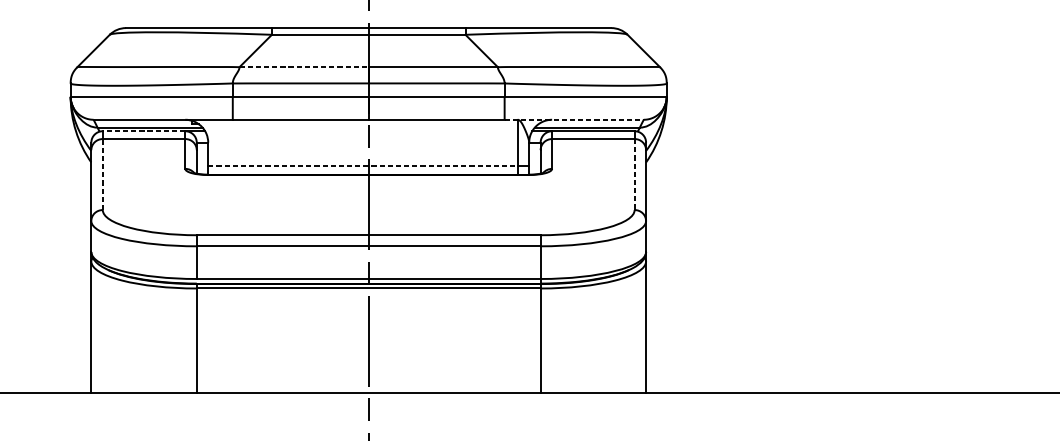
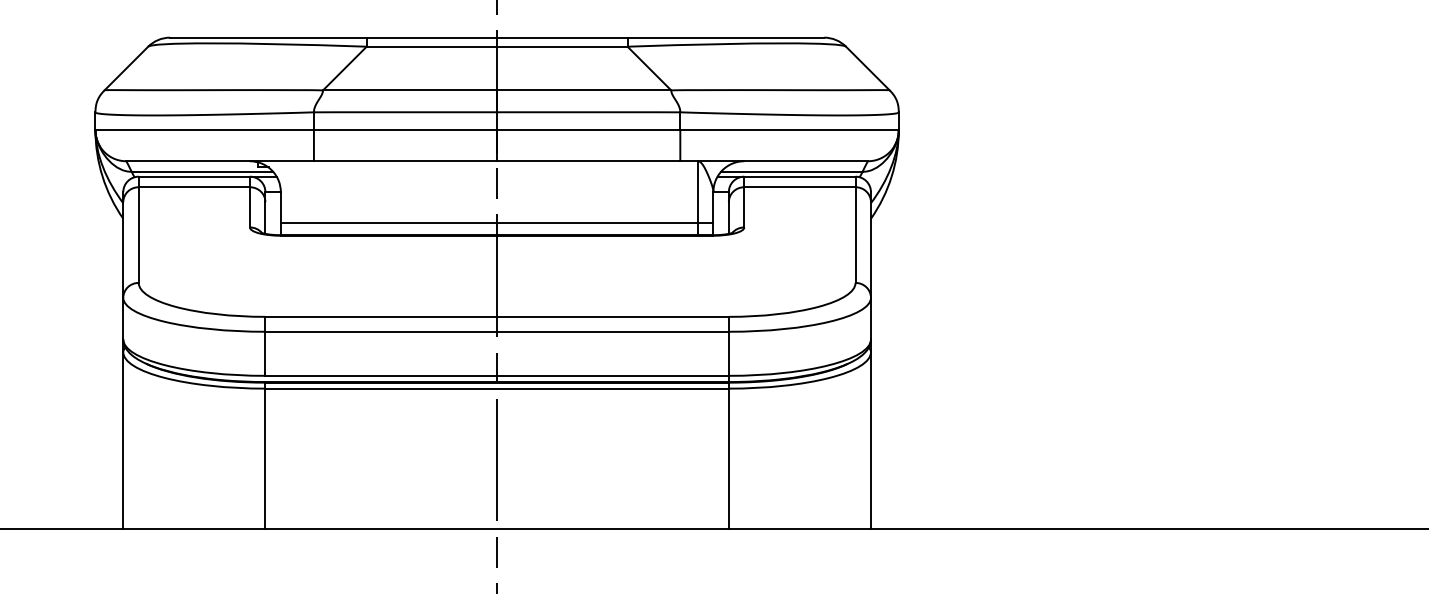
line: (304, 67) -> (410, 90), dashed -> solid
line: (574, 119) -> (774, 161), dashed -> solid
line: (144, 131) -> (194, 176), dashed -> solid
line: (363, 165) -> (489, 223), dashed -> solid
line: (102, 174) -> (138, 235), dashed -> solid
line: (634, 174) -> (855, 235), dashed -> solid

